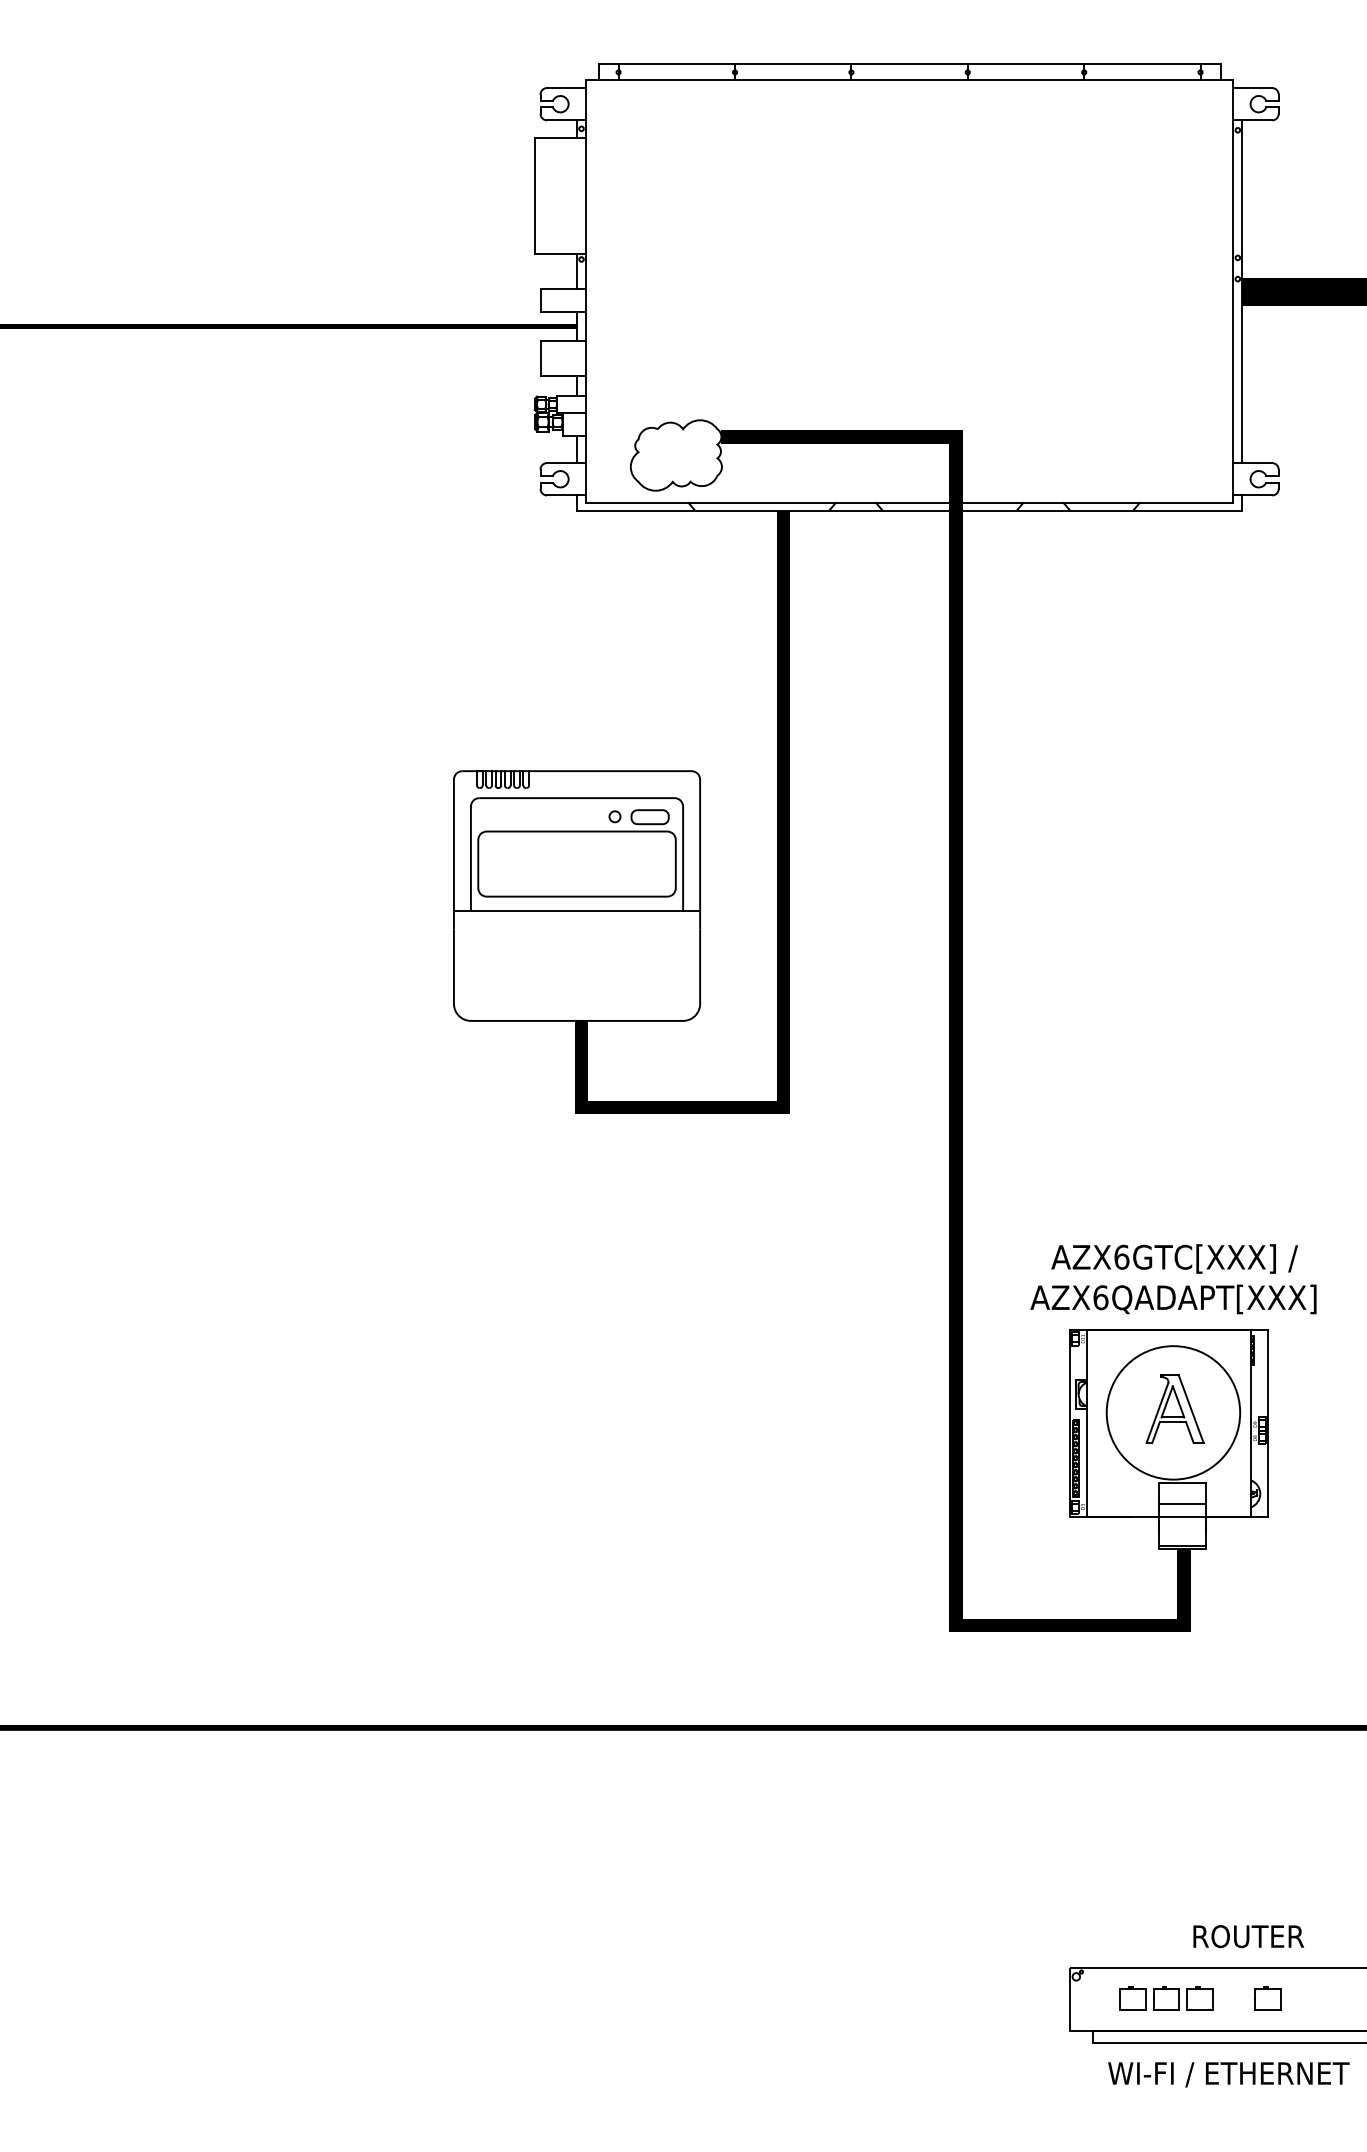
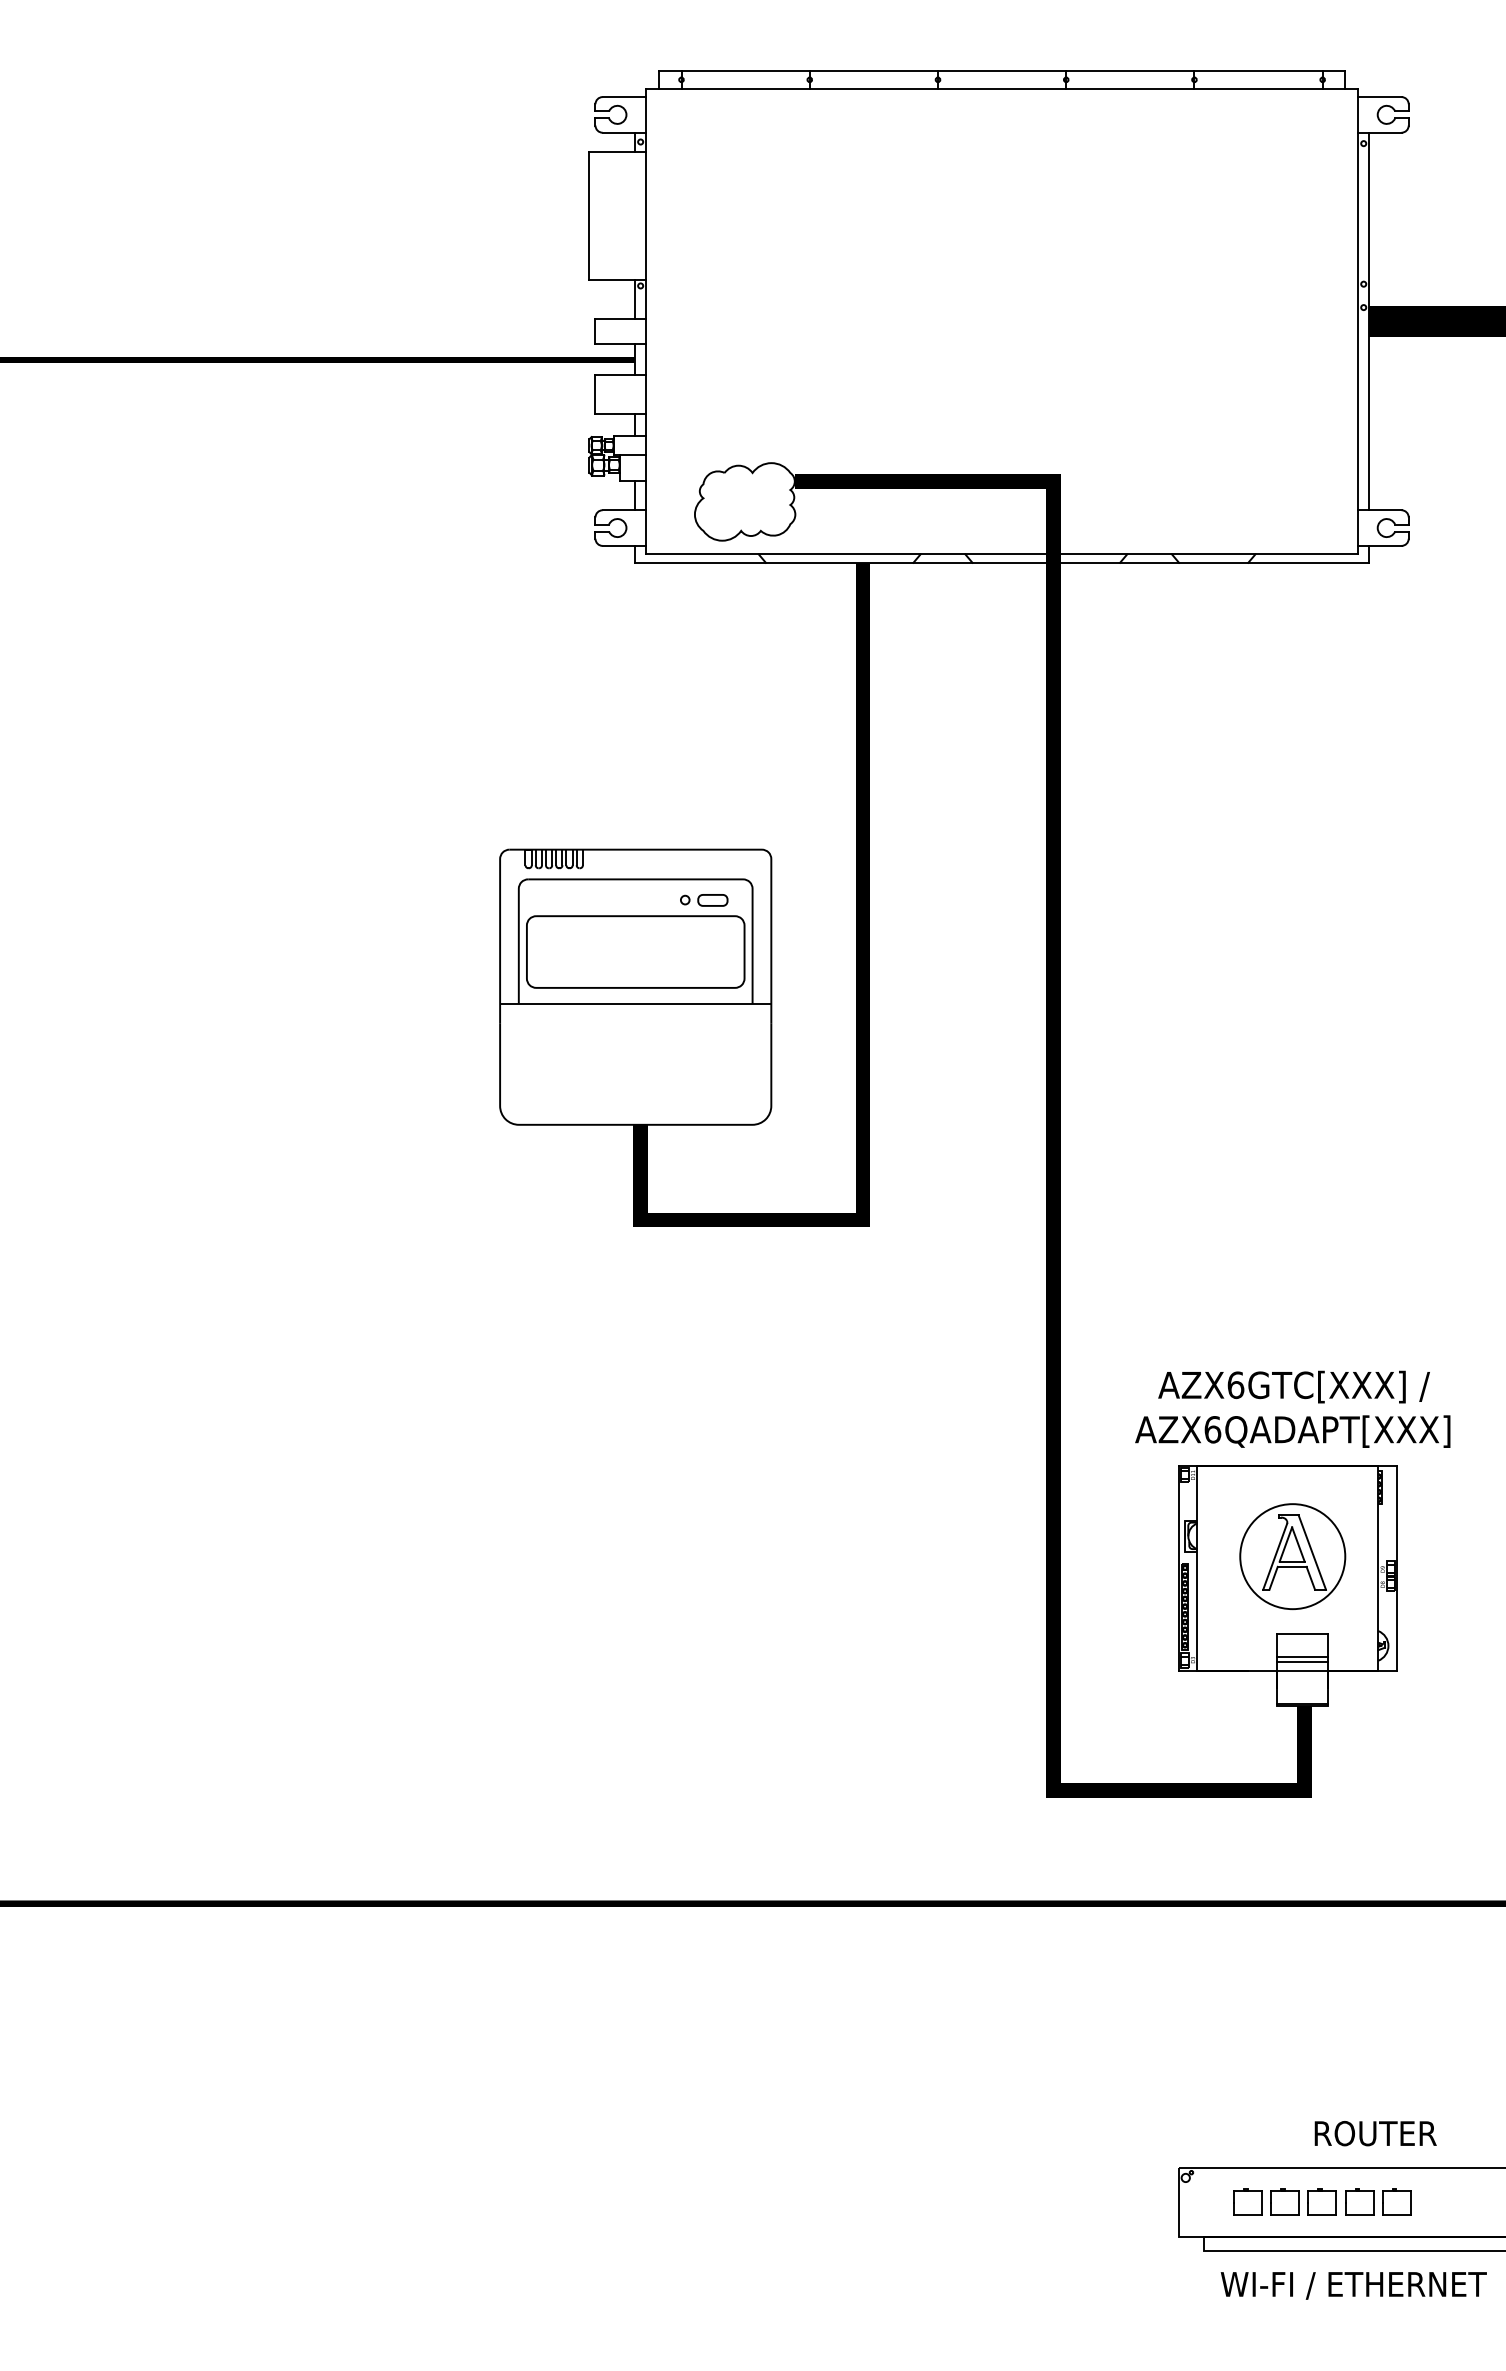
part: (639, 817) -> (704, 900), size x0.71
circle: (1173, 1412) -> (1292, 1556), size x0.71
line: (1182, 1508) -> (1302, 1661), added
part: (1234, 1998) -> (1359, 2201), added

